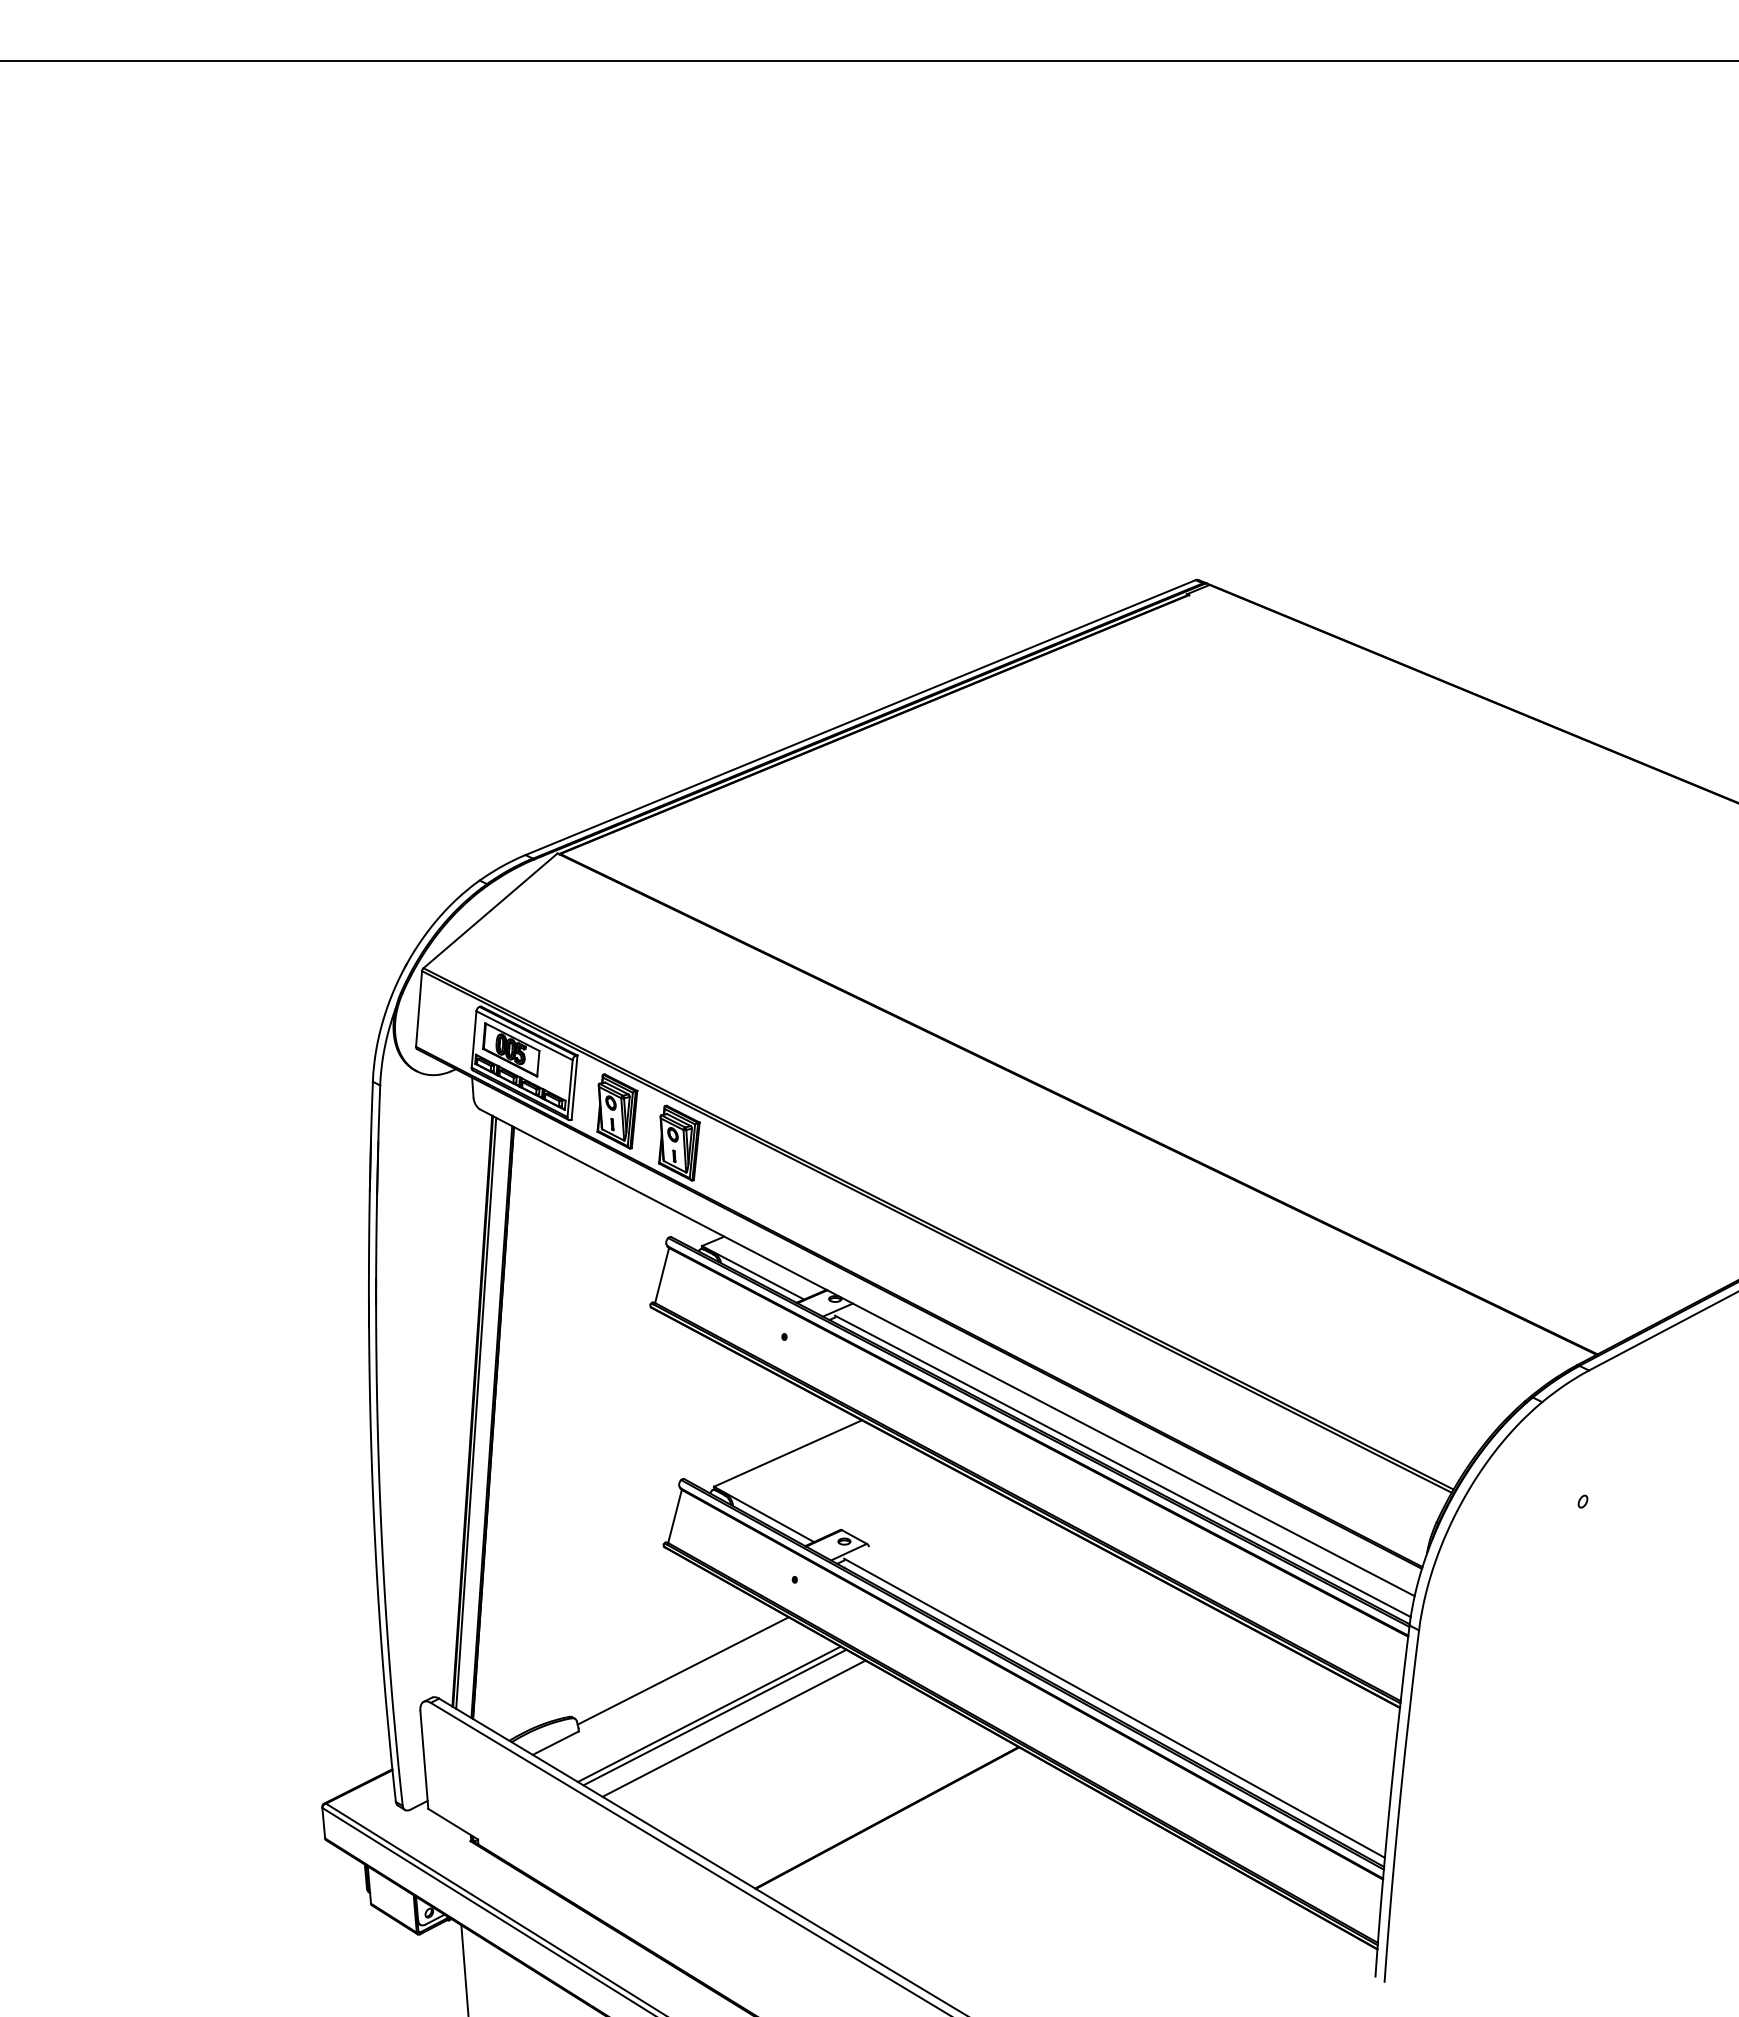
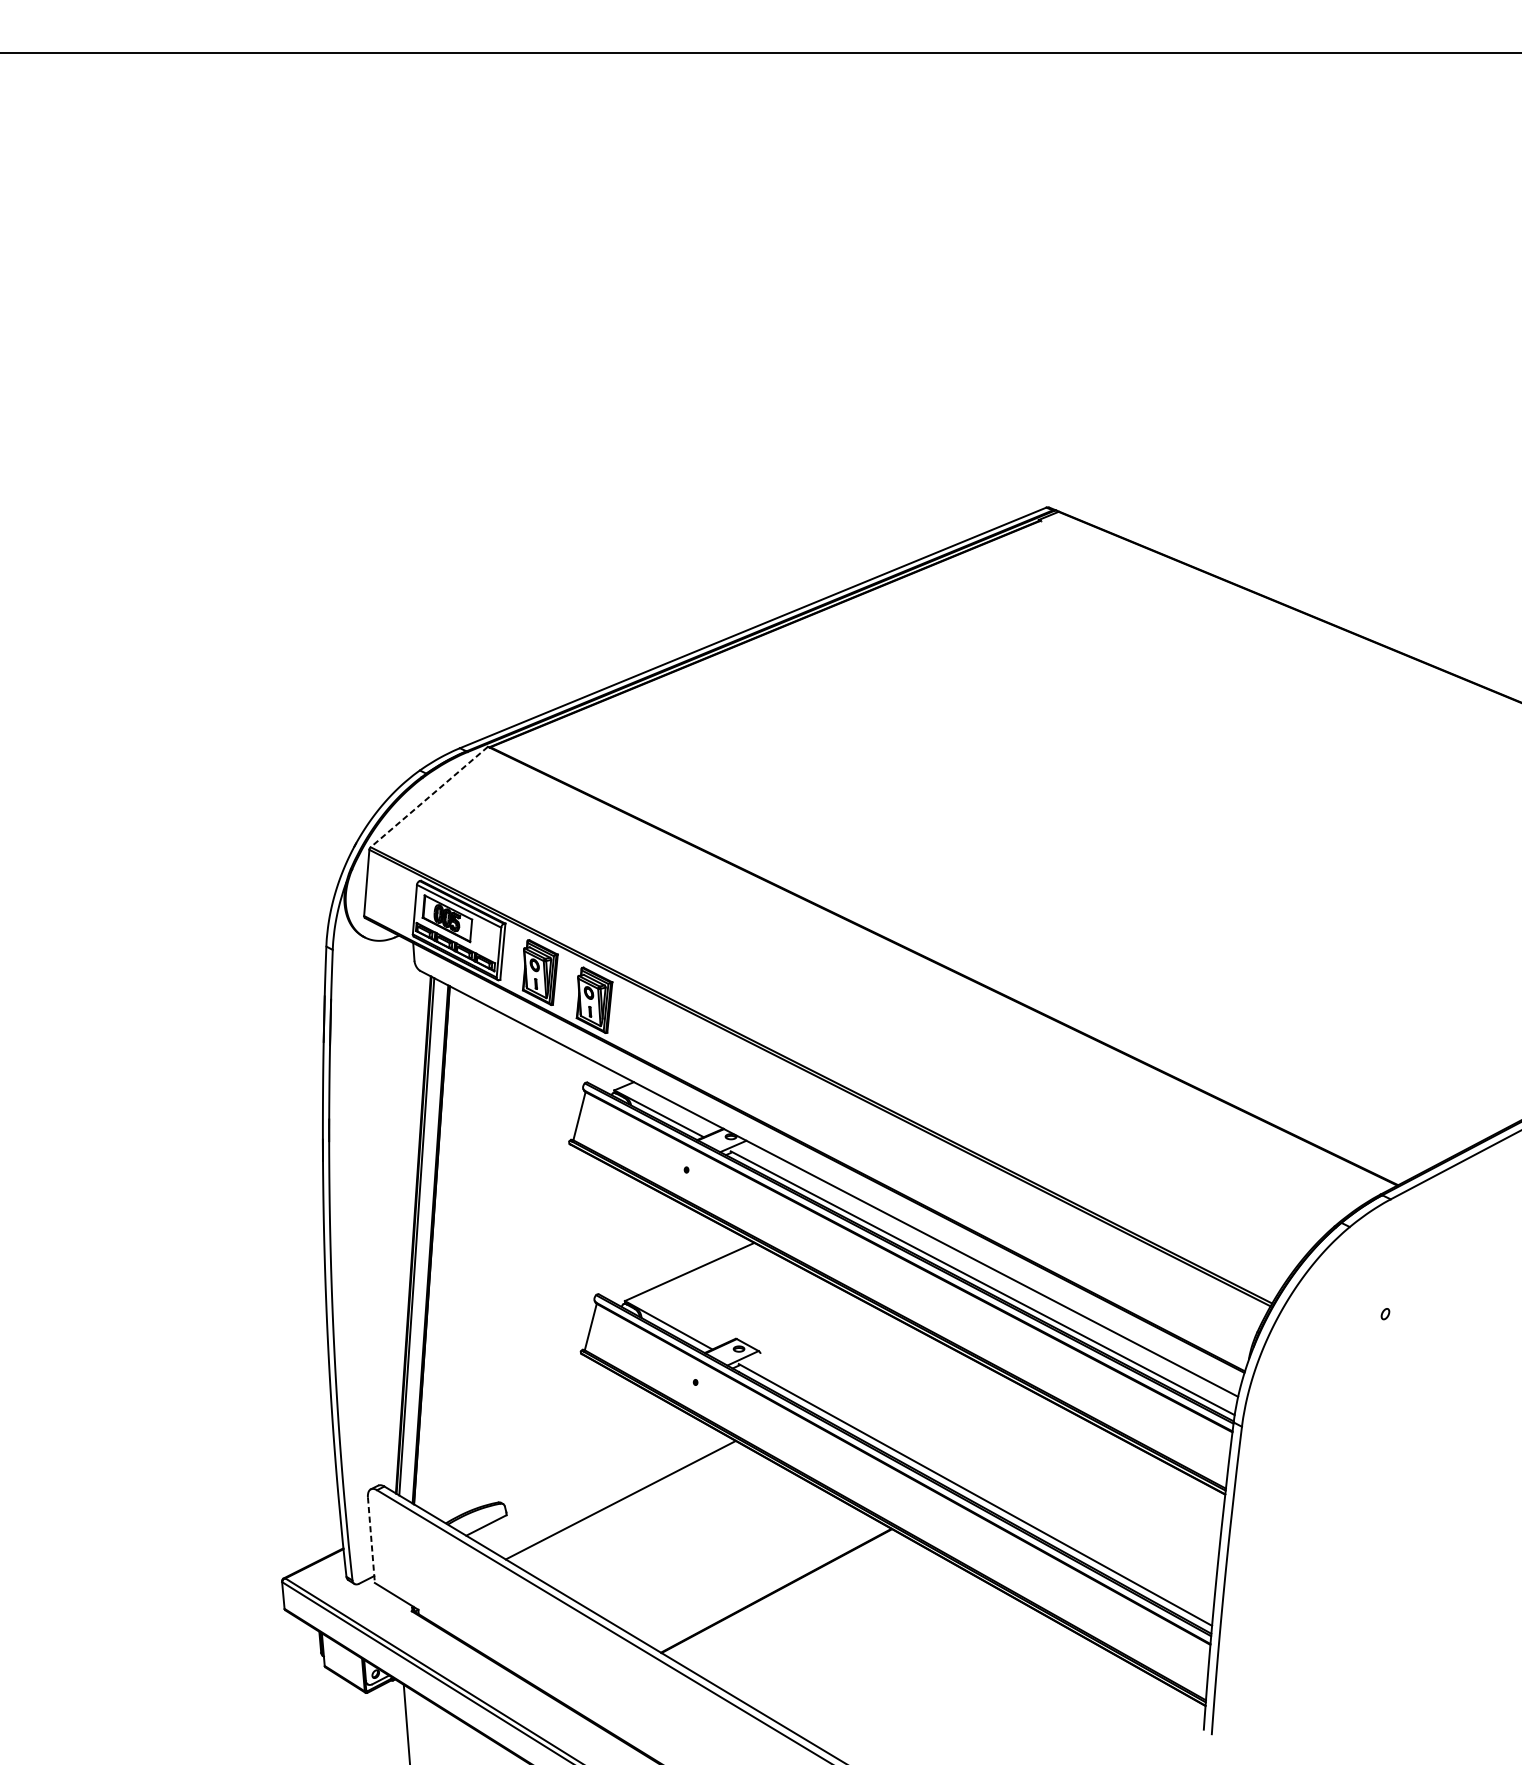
line: (490, 911) -> (429, 797), solid -> dashed
line: (682, 1670) -> (597, 1461), removed
line: (714, 1717) -> (625, 1503), removed
line: (733, 1728) -> (641, 1512), removed
line: (424, 1760) -> (371, 1540), solid -> dashed

